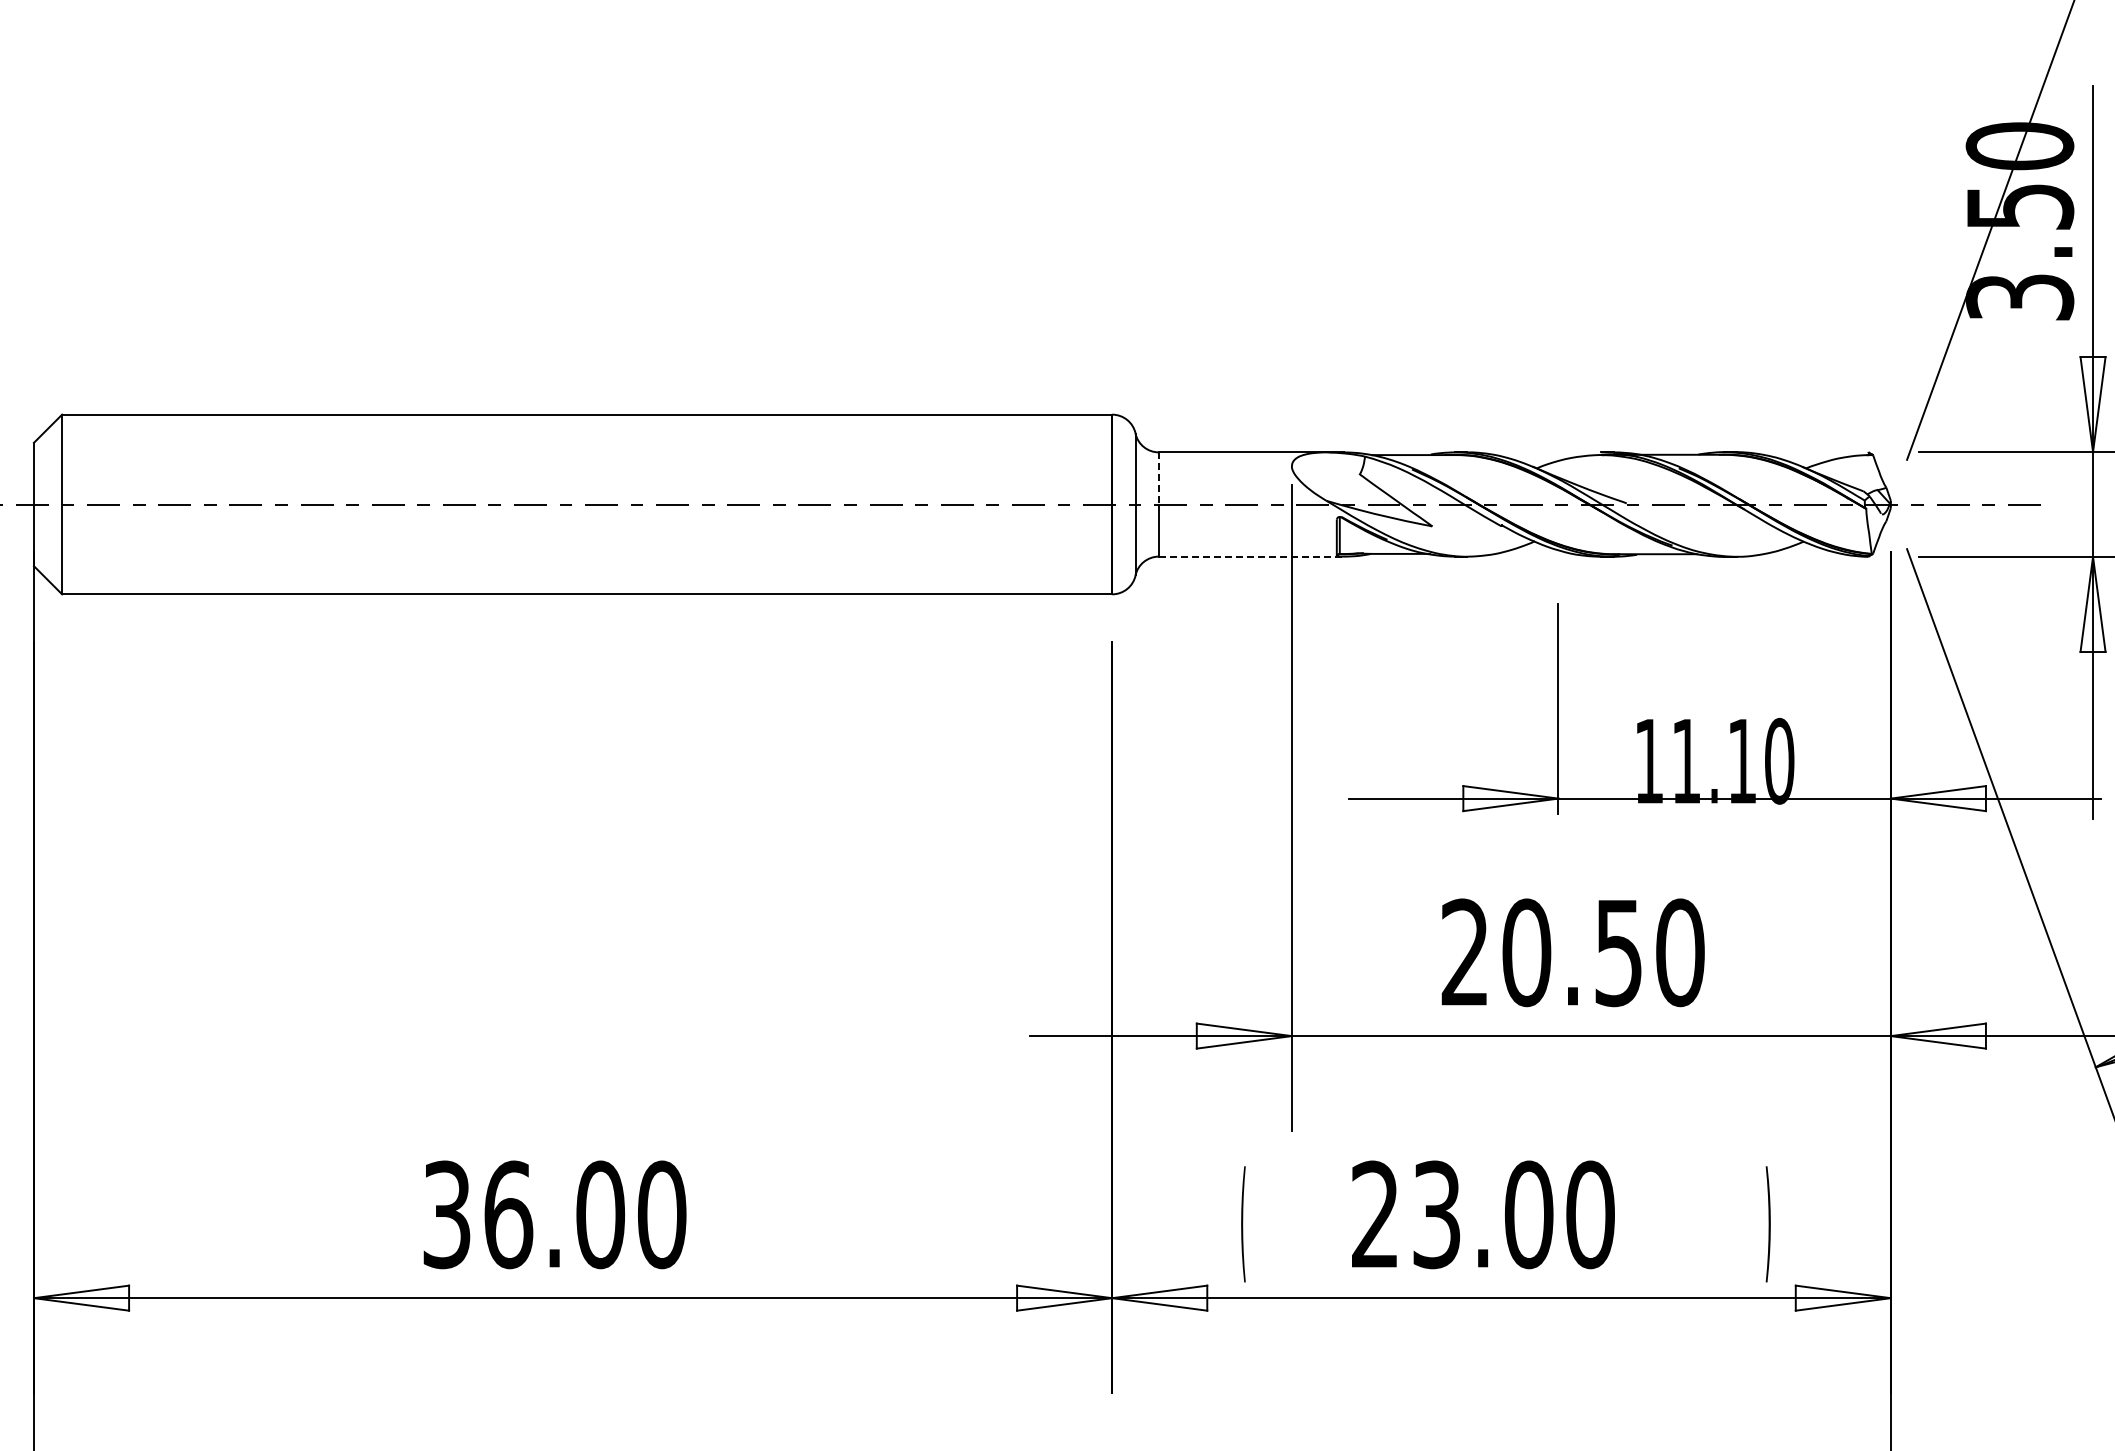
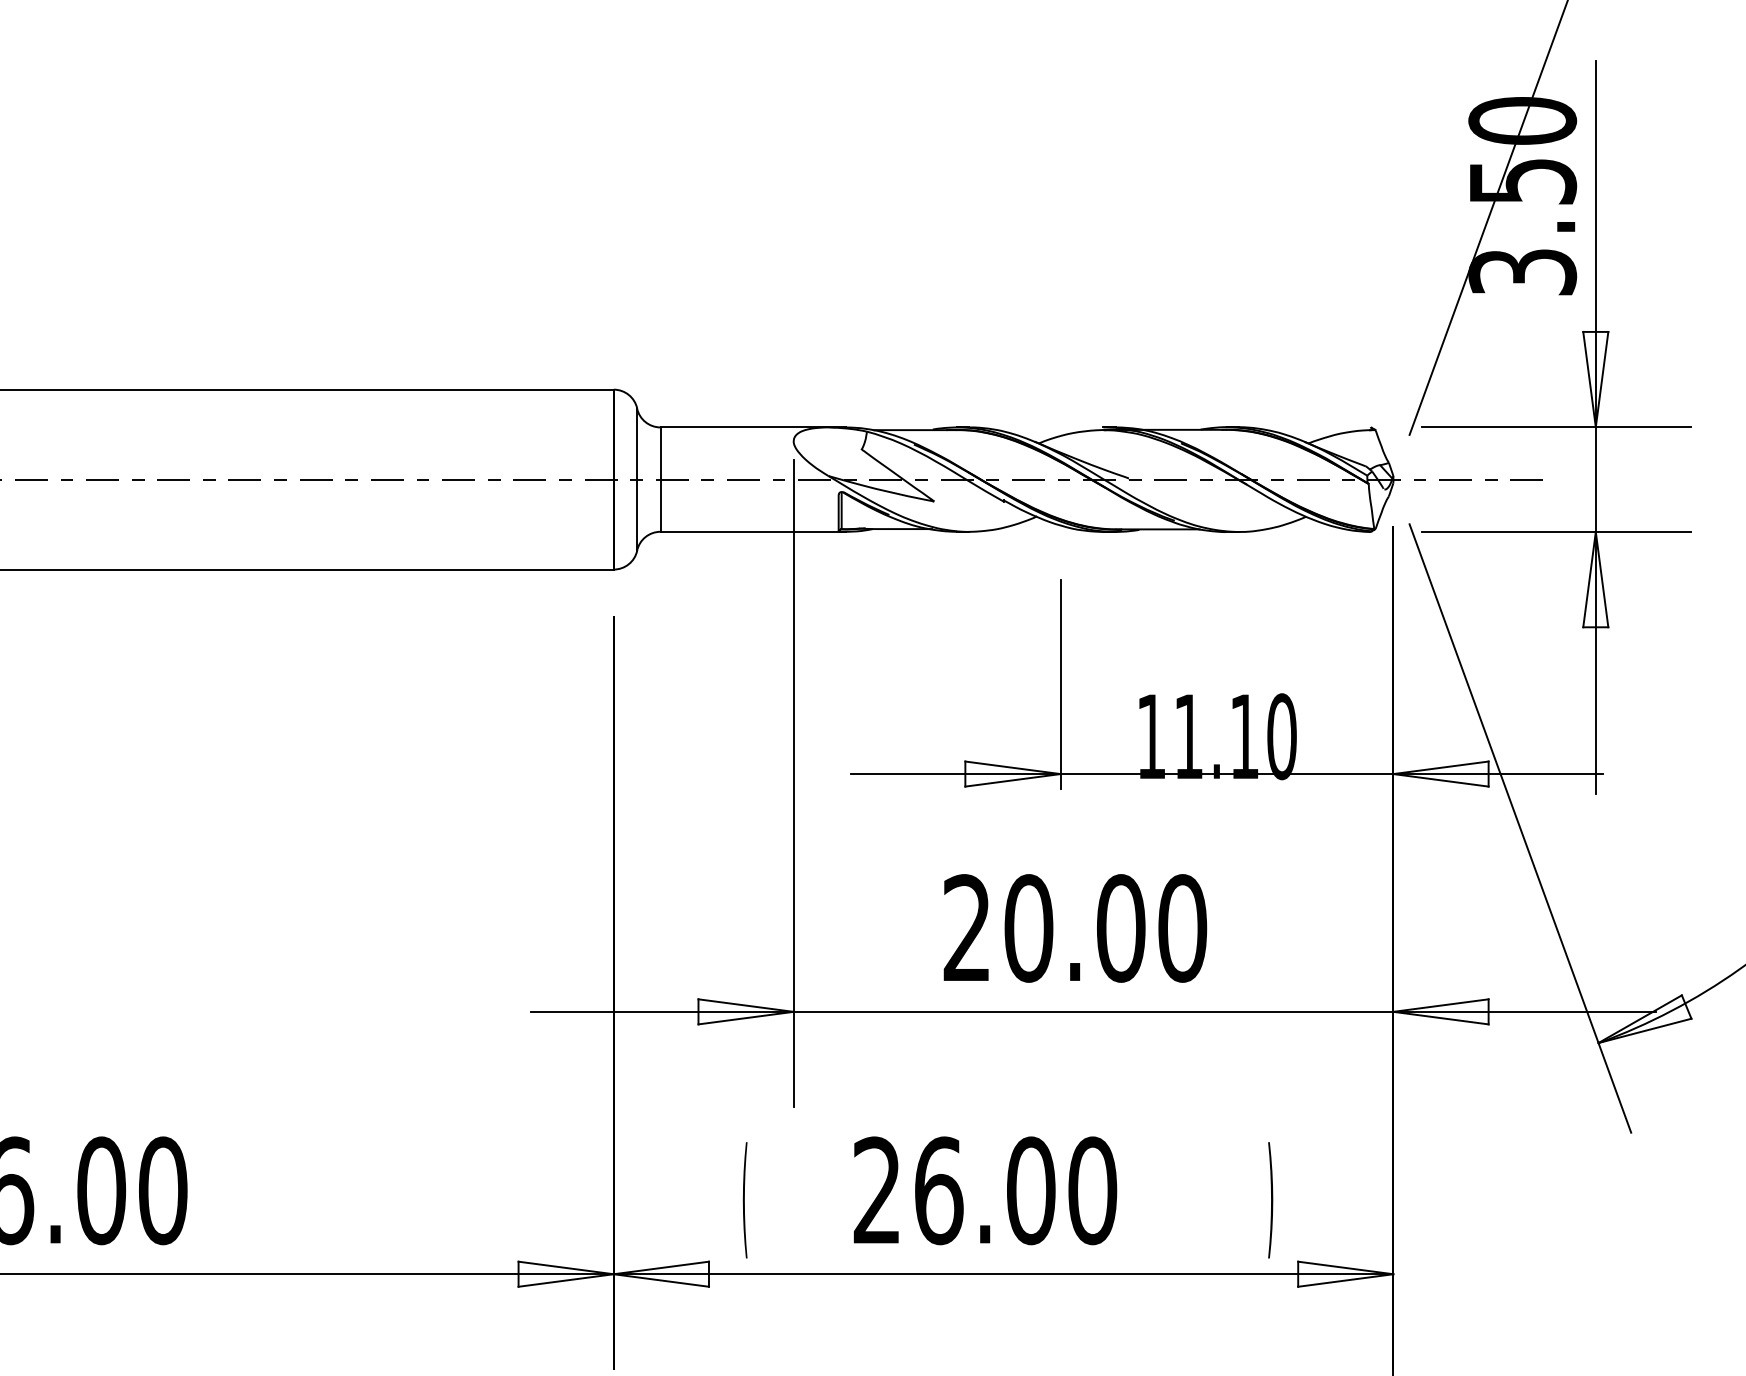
line: (1159, 478) -> (661, 453), dashed -> solid
line: (1251, 556) -> (753, 531), dashed -> solid
text: (1618, 952) -> (1120, 928), 20.50 -> 20.00
text: (1437, 1214) -> (939, 1190), 23.00 -> 26.00

